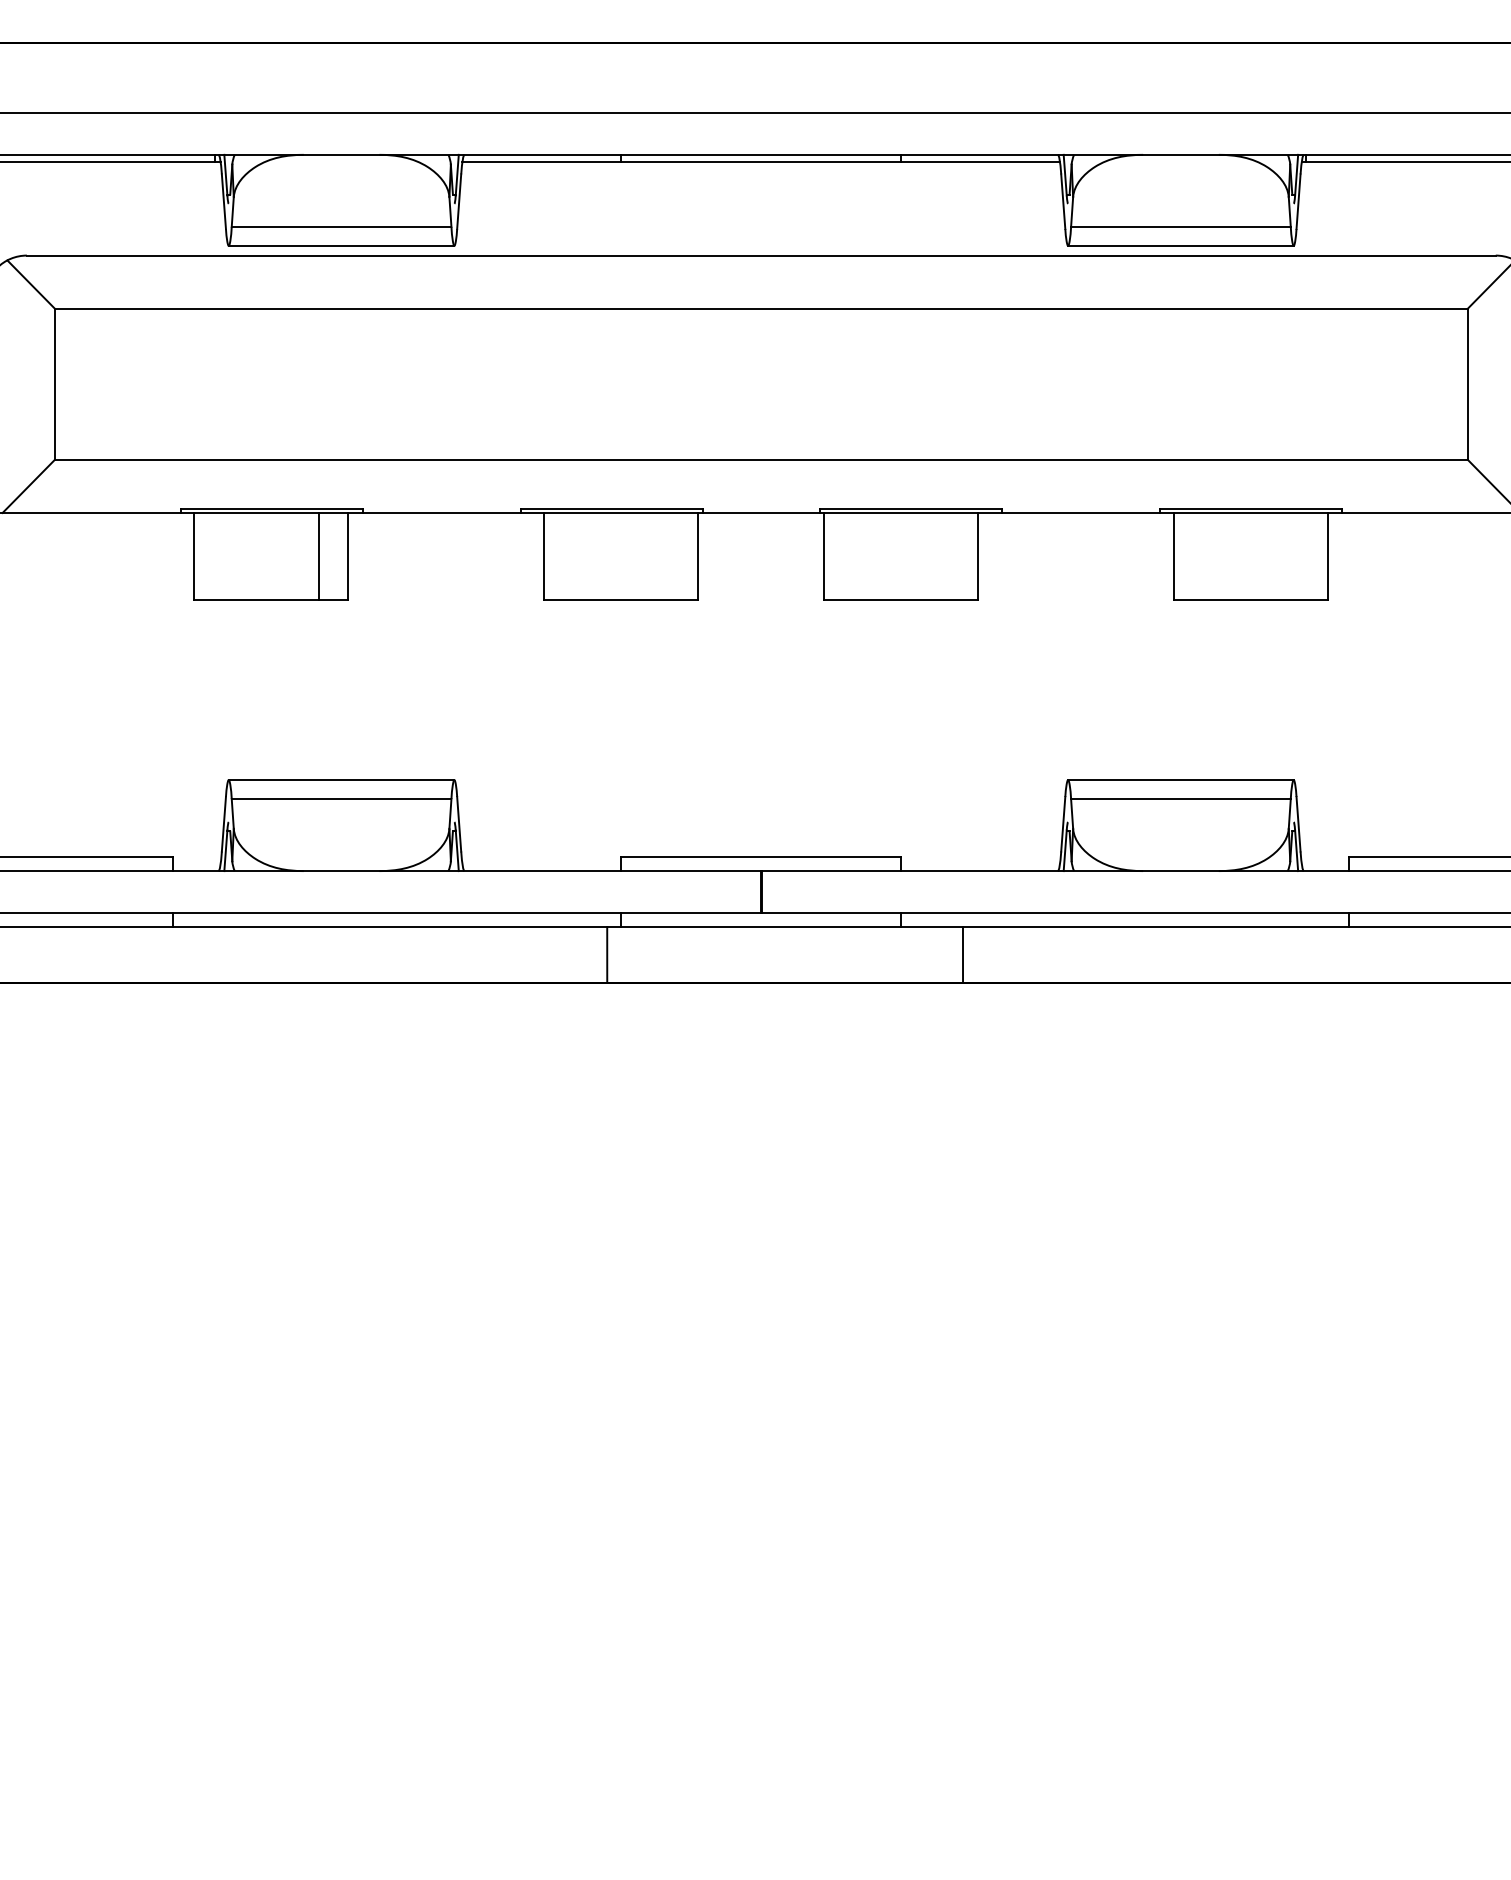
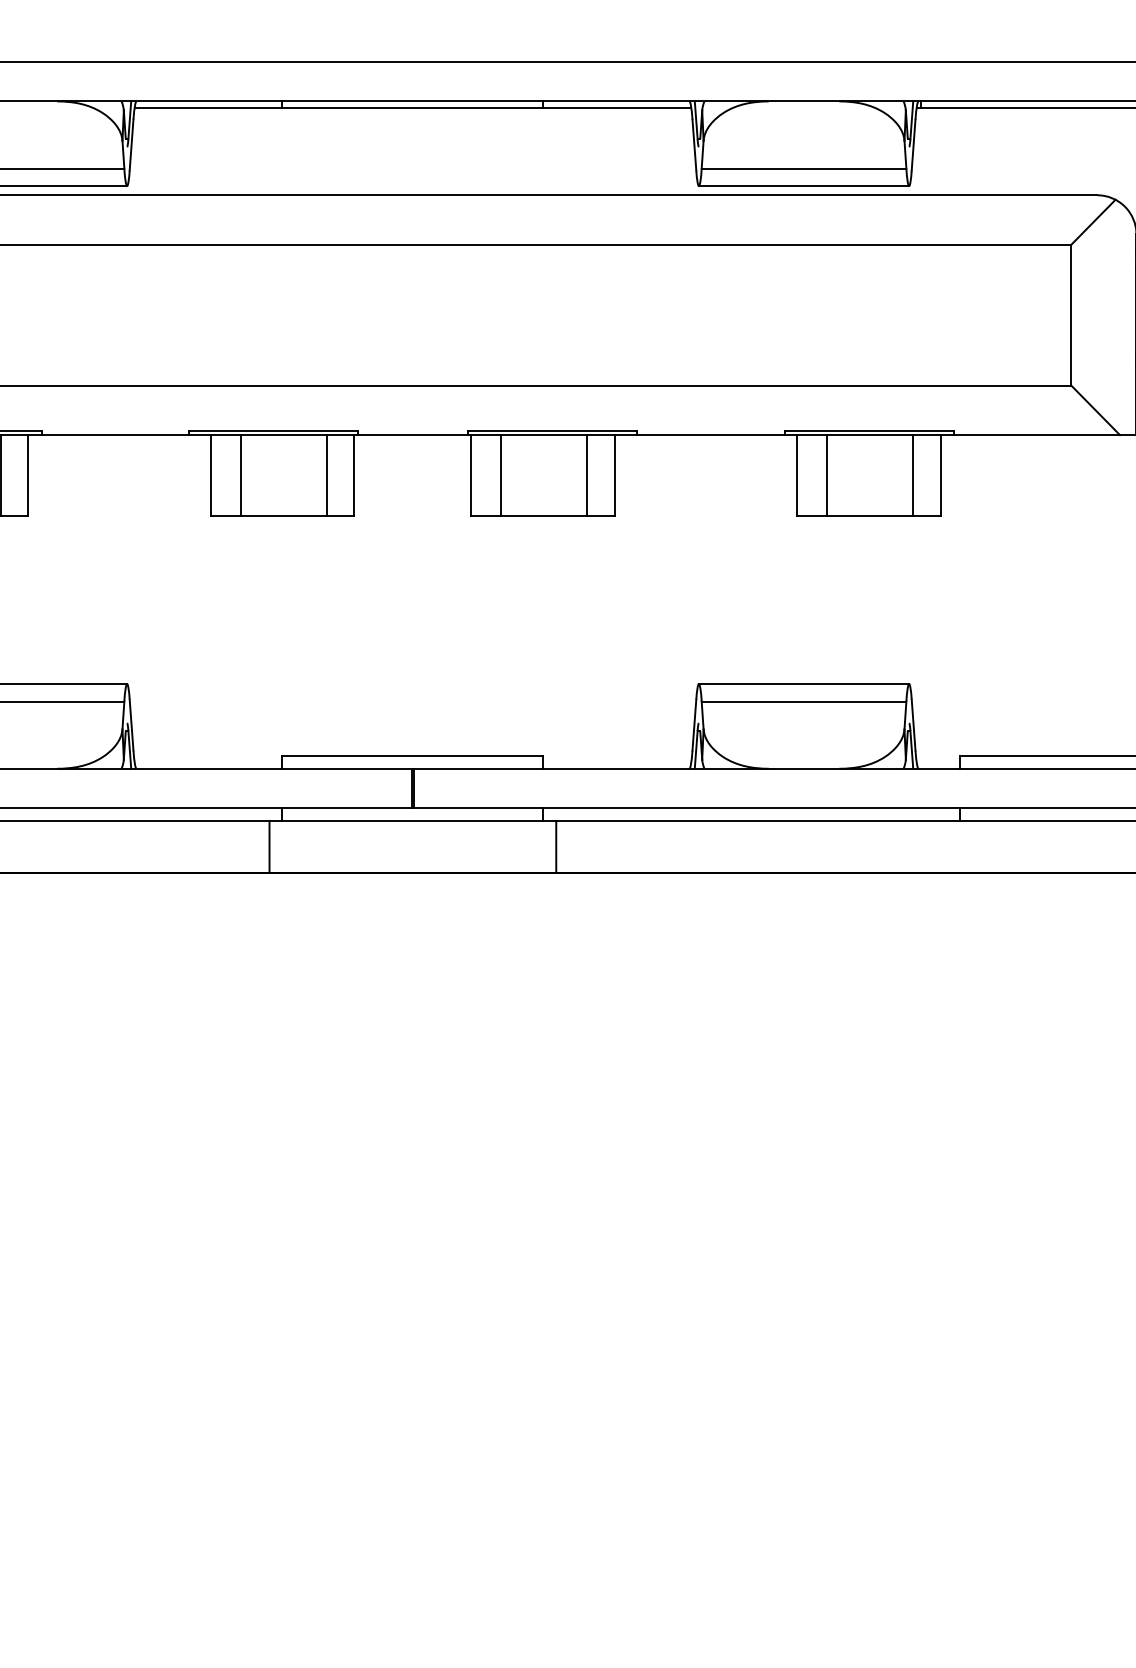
line: (576, 555) -> (240, 474), added
line: (668, 555) -> (326, 474), added
line: (855, 555) -> (500, 474), added
line: (948, 555) -> (587, 474), added
line: (1205, 555) -> (826, 474), added
line: (1298, 555) -> (913, 474), added
line: (962, 955) -> (555, 847), moved

